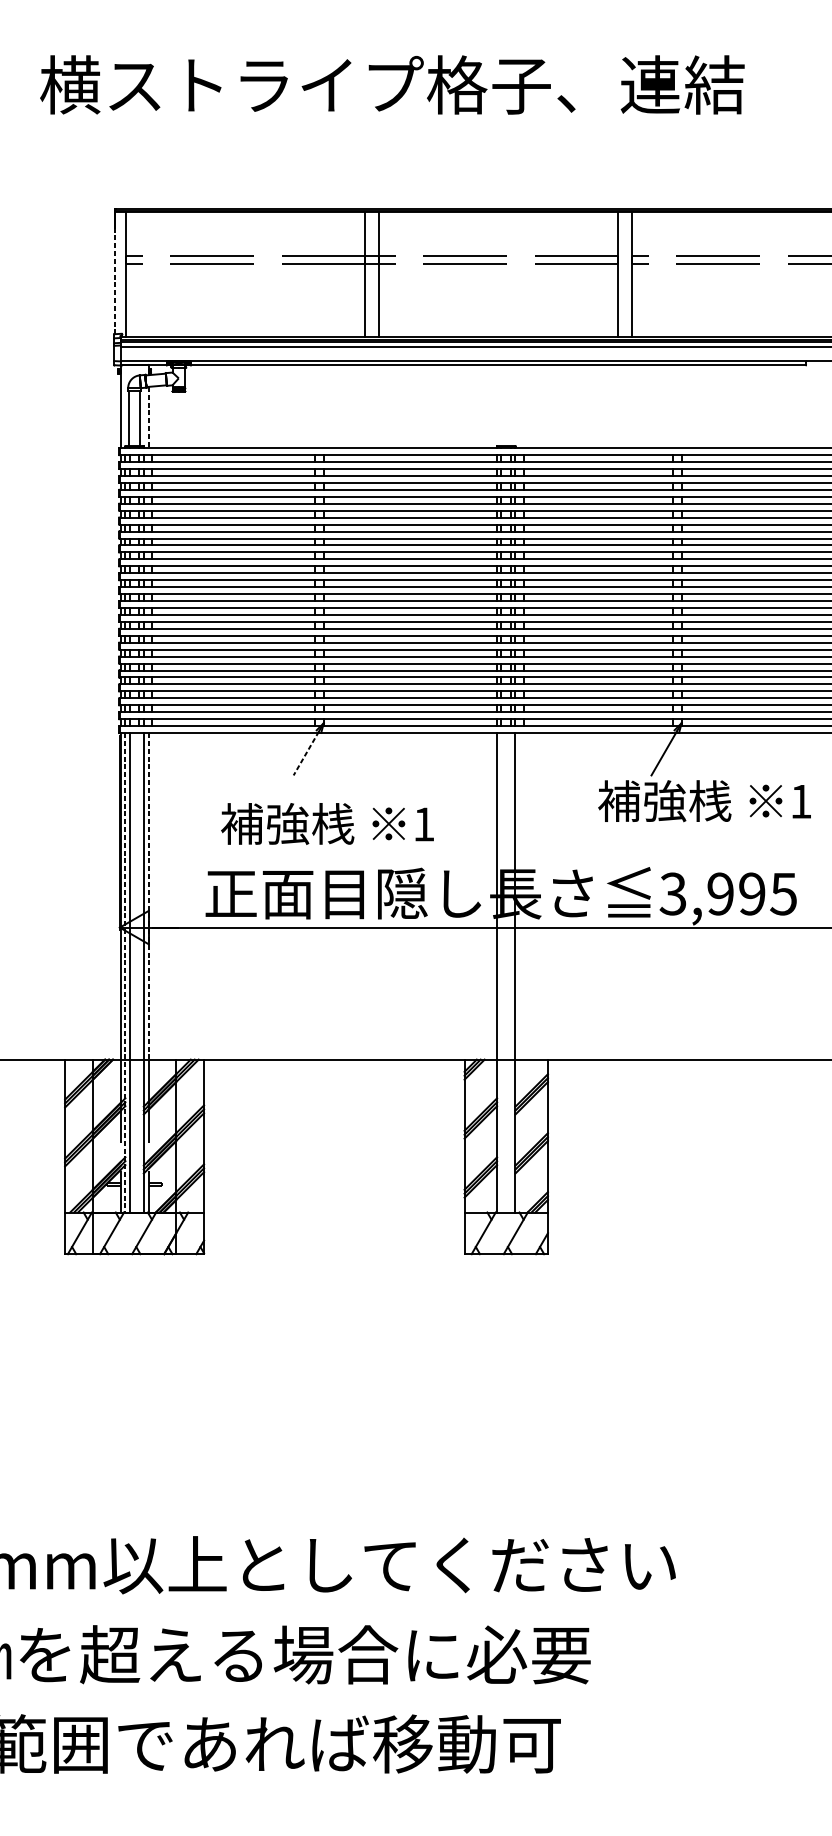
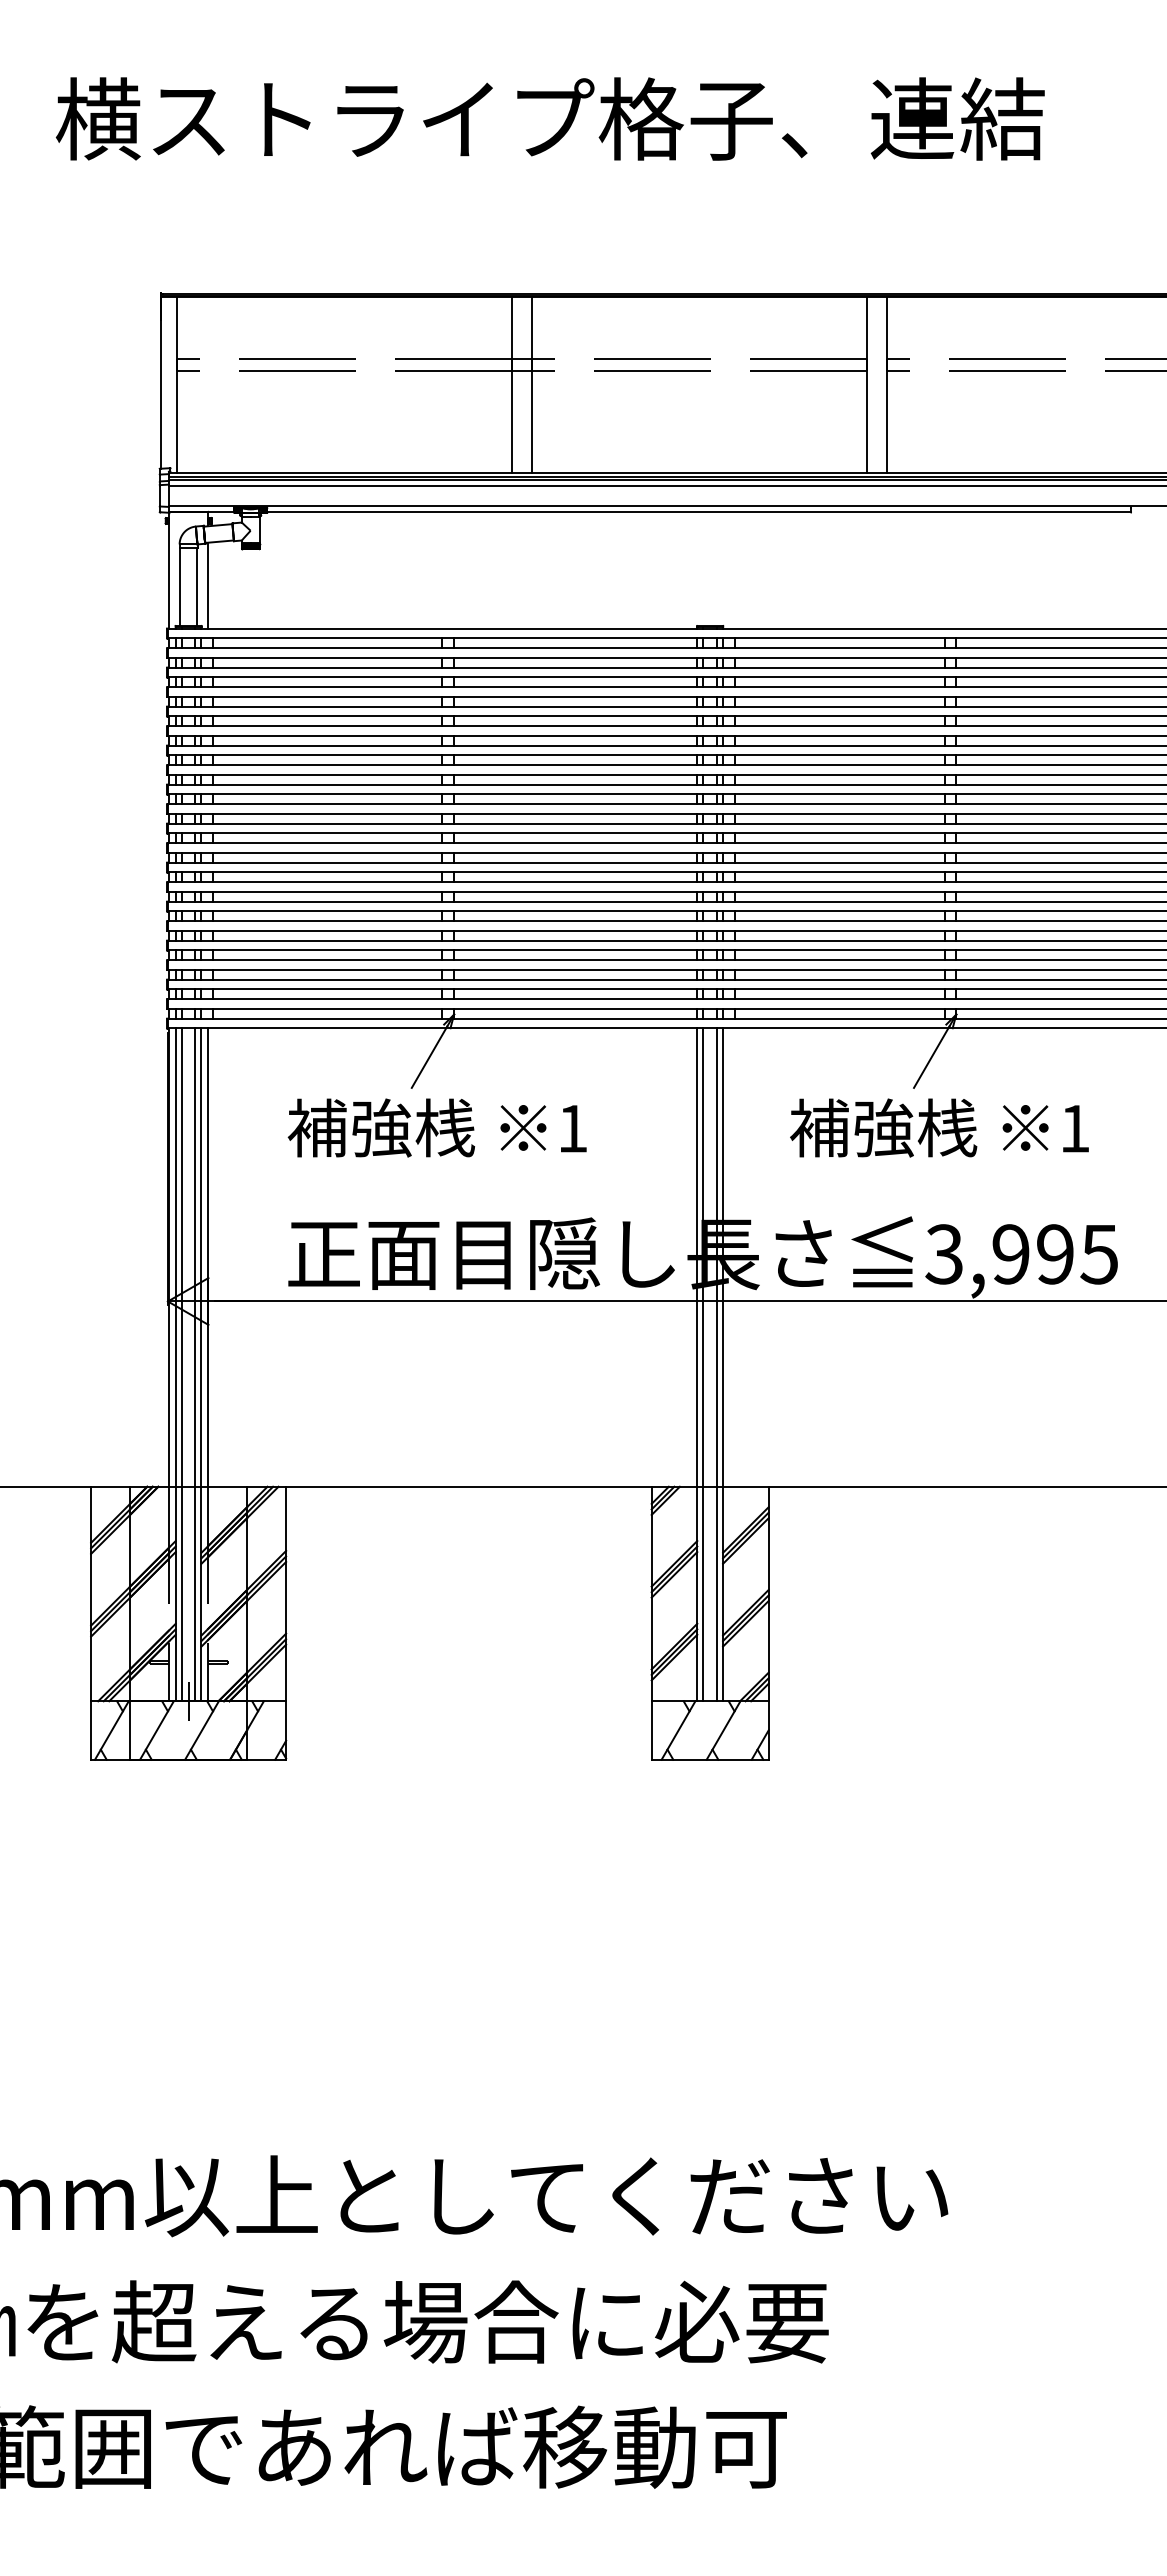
line: (115, 272) -> (161, 382), dashed -> solid
line: (148, 417) -> (208, 585), dashed -> solid
line: (306, 753) -> (429, 1057), dashed -> solid
text: (704, 800) -> (939, 1127), moved
text: (326, 823) -> (436, 1127), moved
line: (148, 896) -> (208, 1258), dashed -> solid
line: (139, 972) -> (195, 1364), added
line: (501, 972) -> (703, 1364), added
line: (511, 972) -> (717, 1364), added
line: (125, 973) -> (175, 1365), dashed -> solid
line: (134, 1211) -> (188, 1700), added

